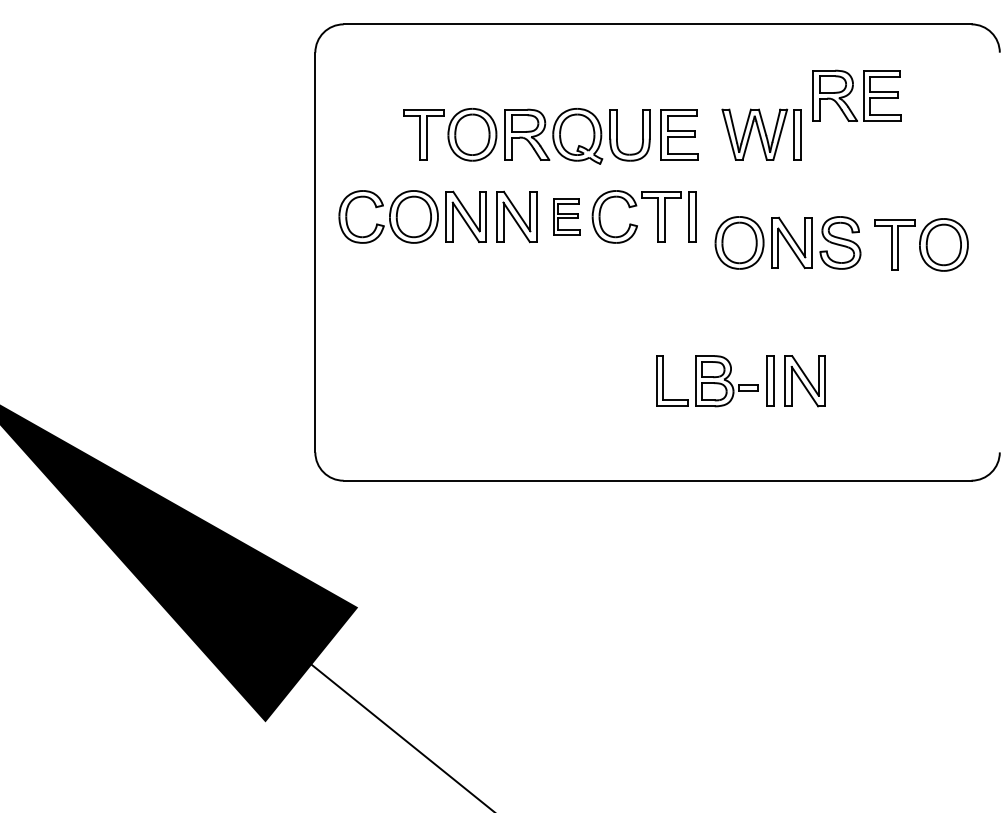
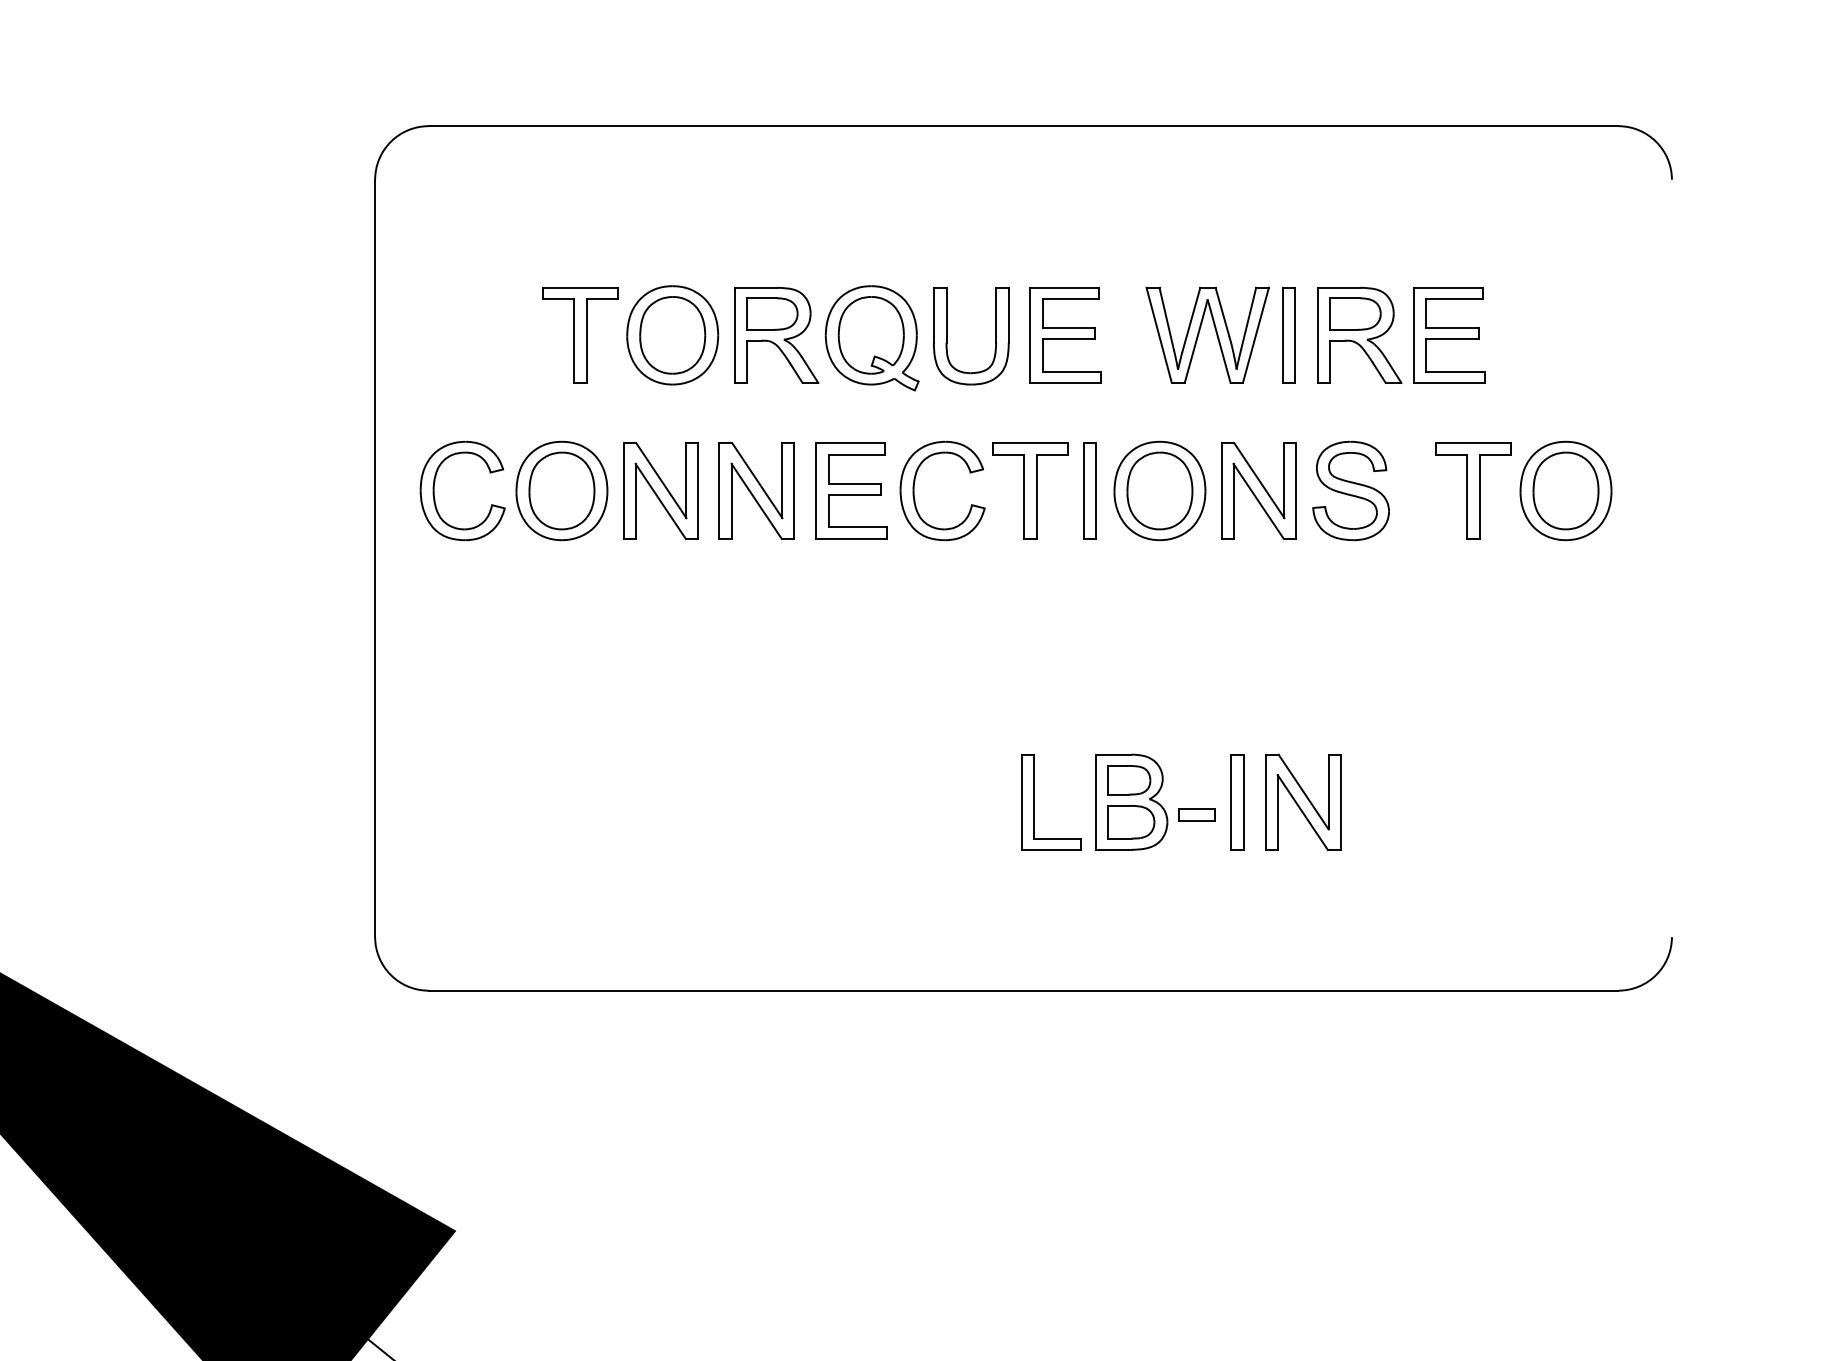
part: (856, 95) -> (1400, 334), moved
part: (566, 216) -> (850, 490), size x1.43
part: (787, 242) -> (1250, 490), moved
part: (921, 244) -> (1523, 490), moved

